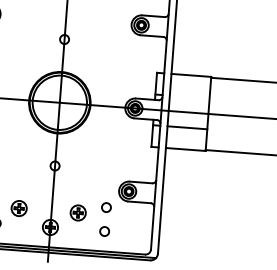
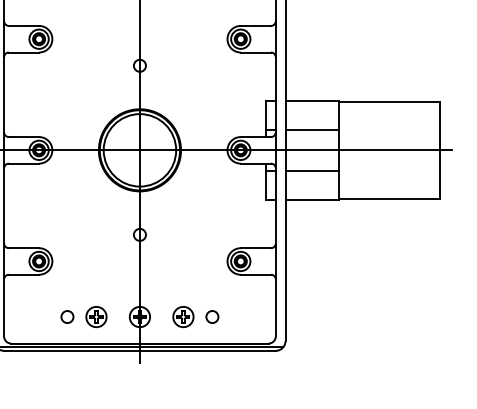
line: (189, 96) -> (311, 129), added
circle: (106, 207) -> (212, 284), removed
part: (19, 208) -> (96, 317), moved
part: (78, 213) -> (183, 317), moved

